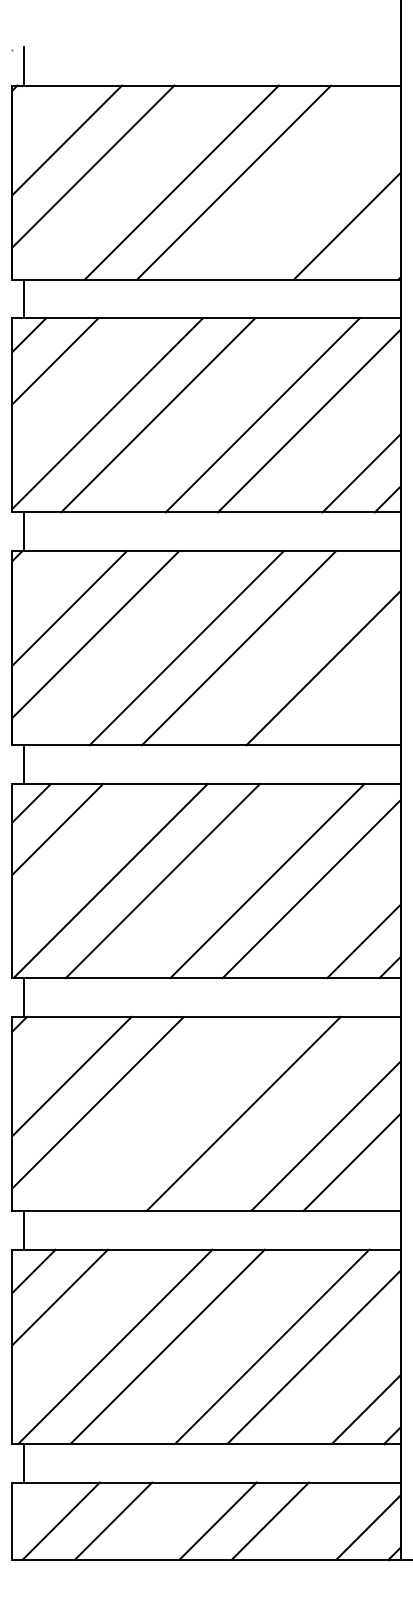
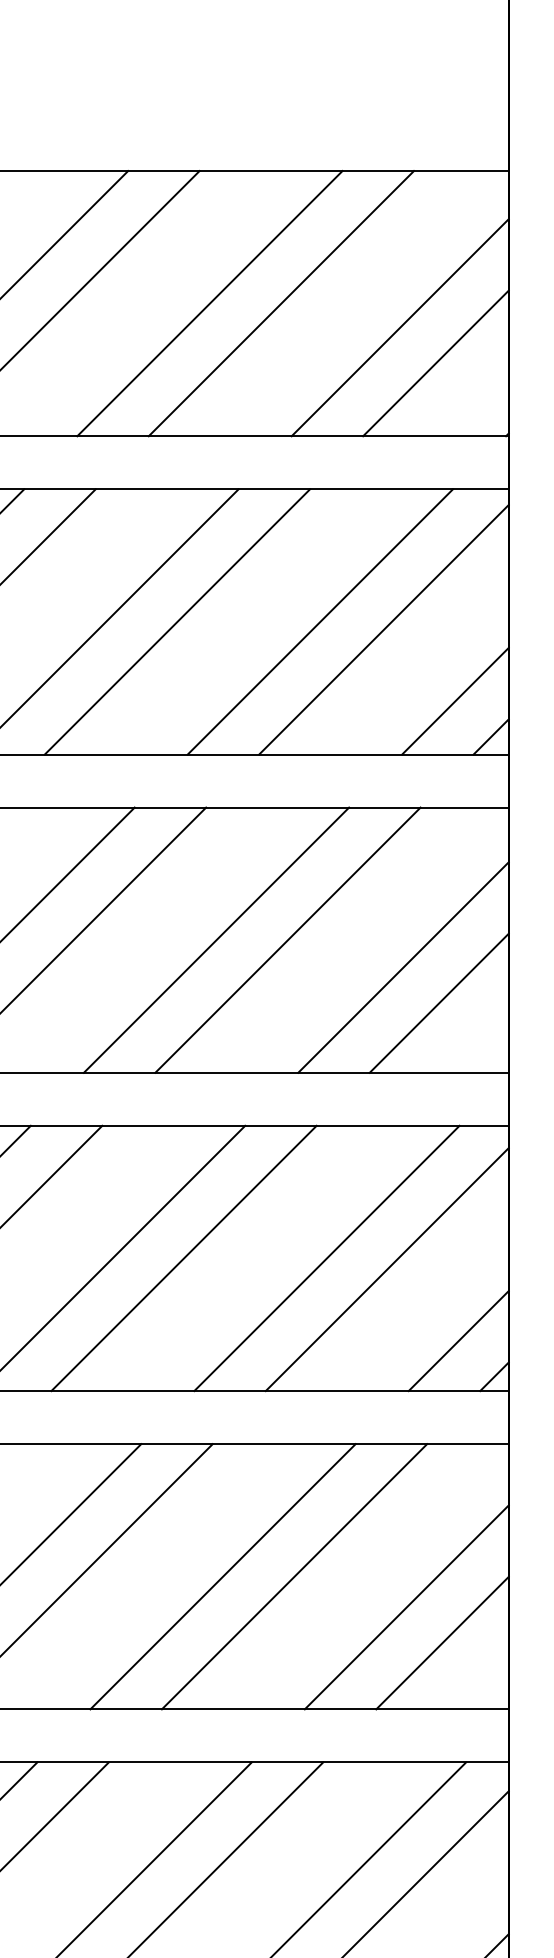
line: (320, 199) -> (399, 326), added
line: (349, 694) -> (439, 1003), added
line: (191, 1113) -> (223, 1576), added

